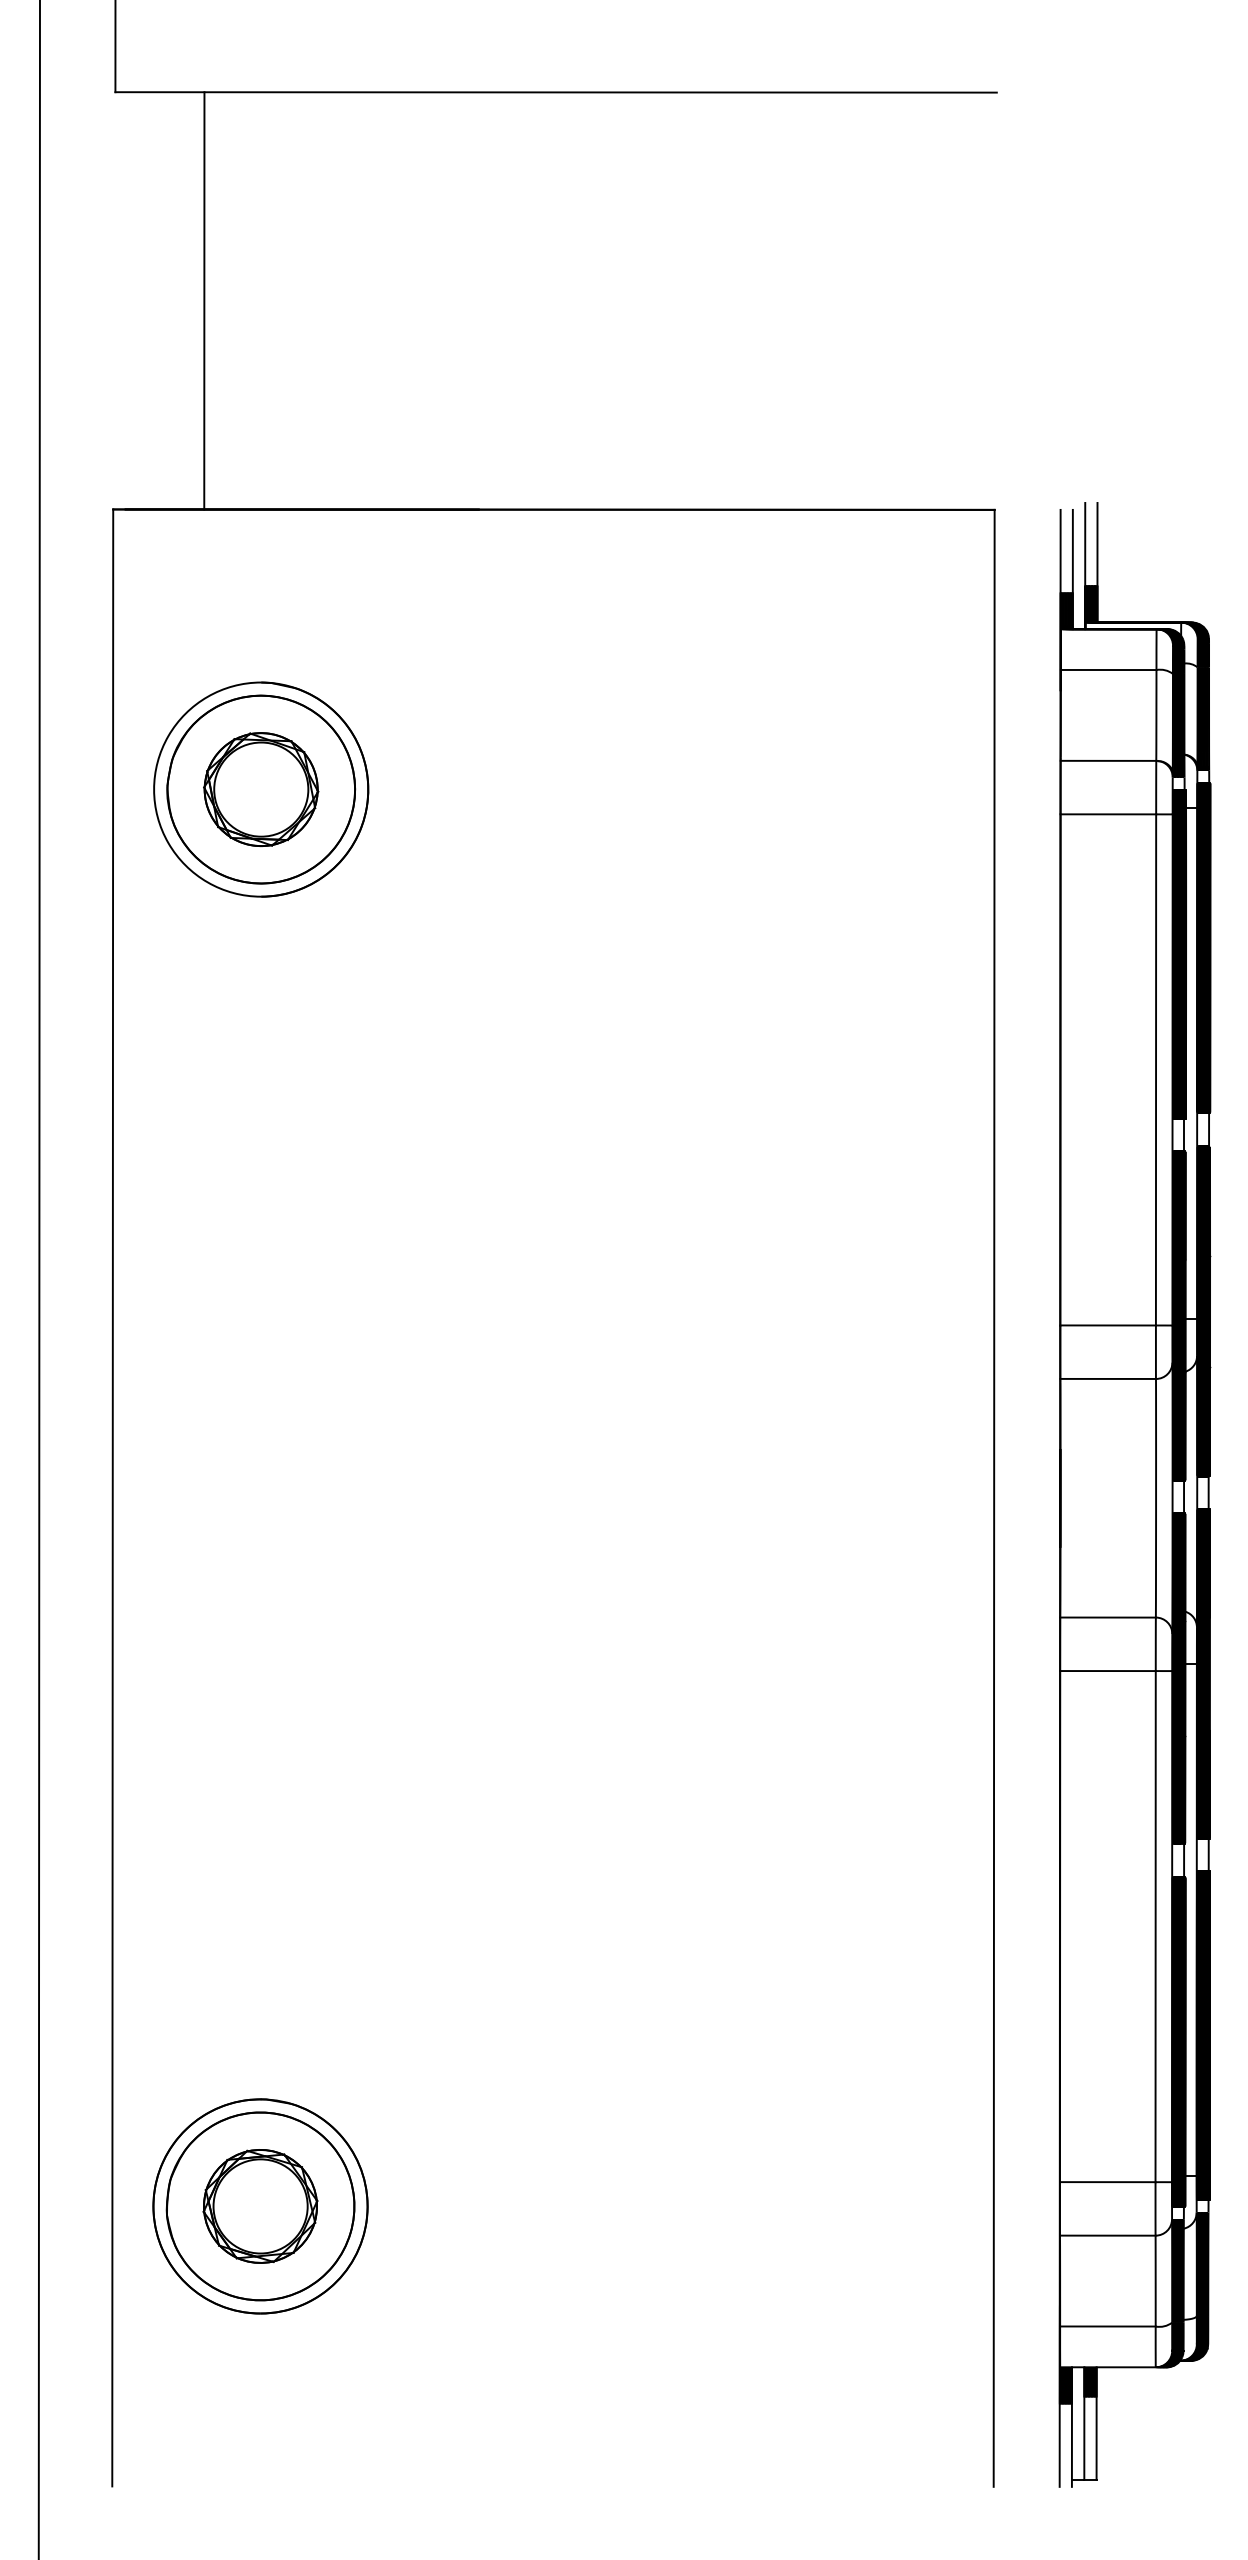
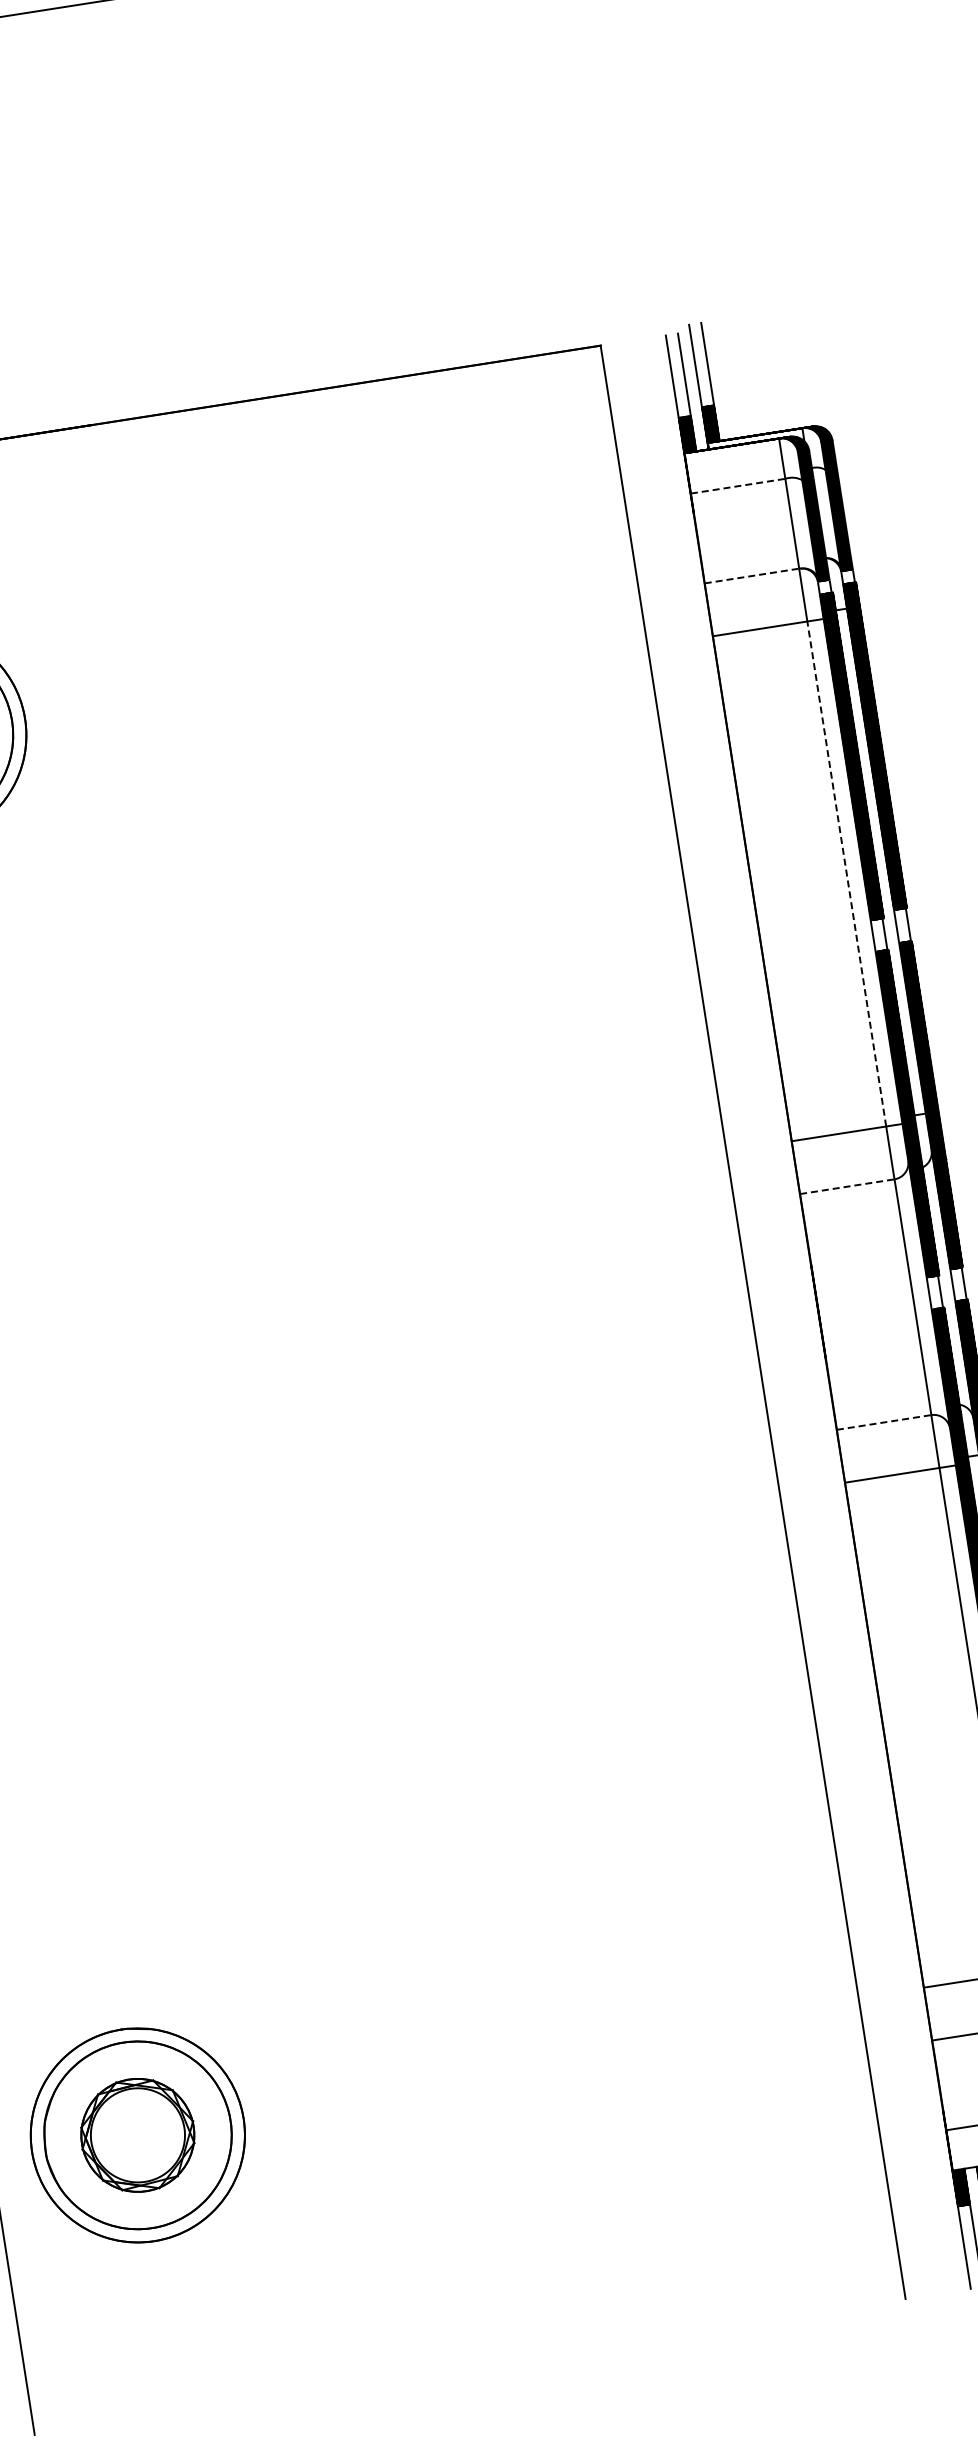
line: (1108, 670) -> (738, 486), solid -> dashed
line: (1108, 760) -> (751, 575), solid -> dashed
line: (1156, 1069) -> (847, 873), solid -> dashed
line: (1108, 1378) -> (847, 1186), solid -> dashed
line: (1108, 1617) -> (884, 1422), solid -> dashed

